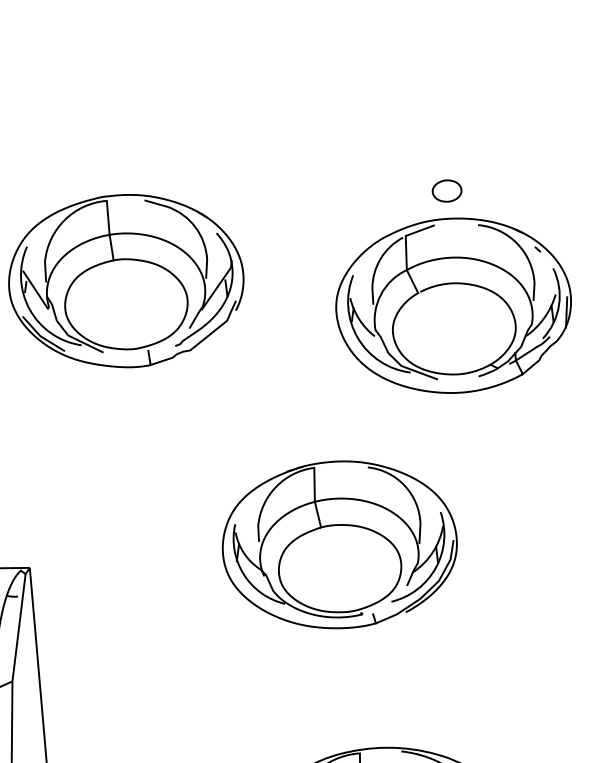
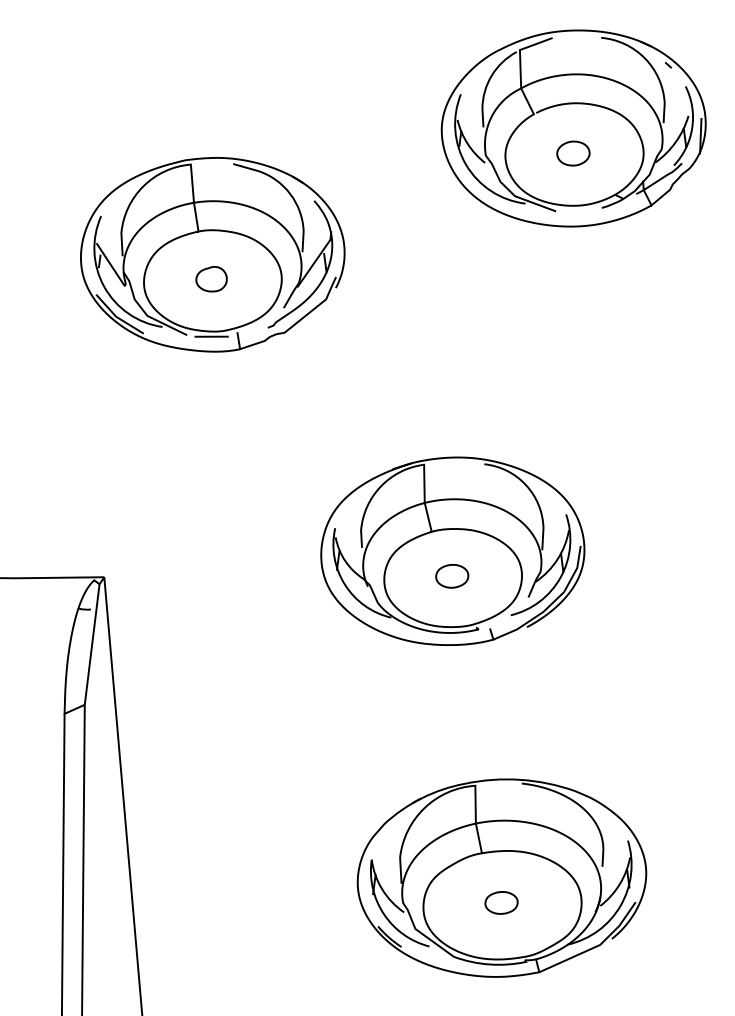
part: (125, 302) -> (211, 278), added
part: (453, 305) -> (573, 128), moved
line: (125, 353) -> (211, 336), added
part: (339, 567) -> (452, 576), added

